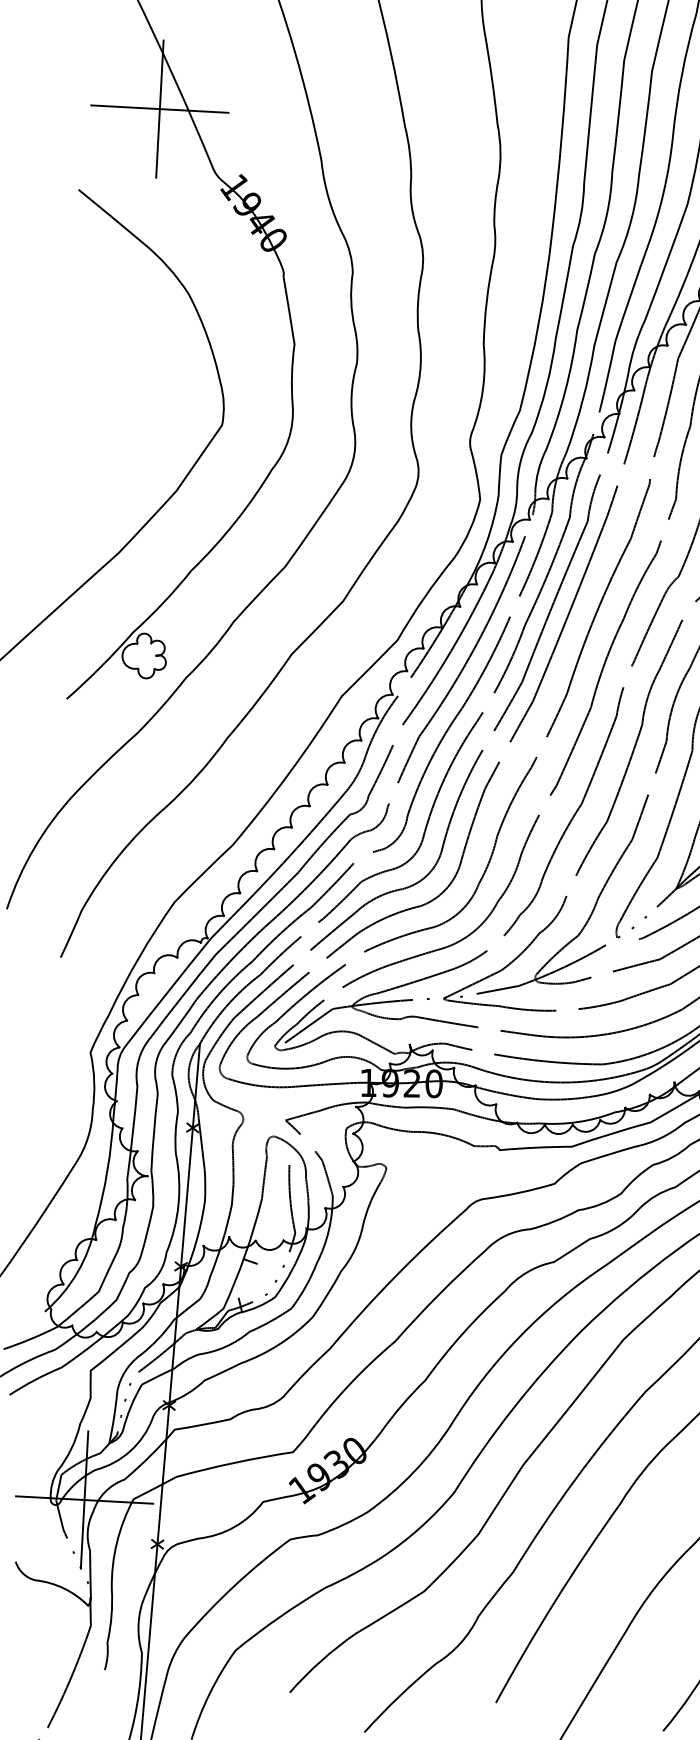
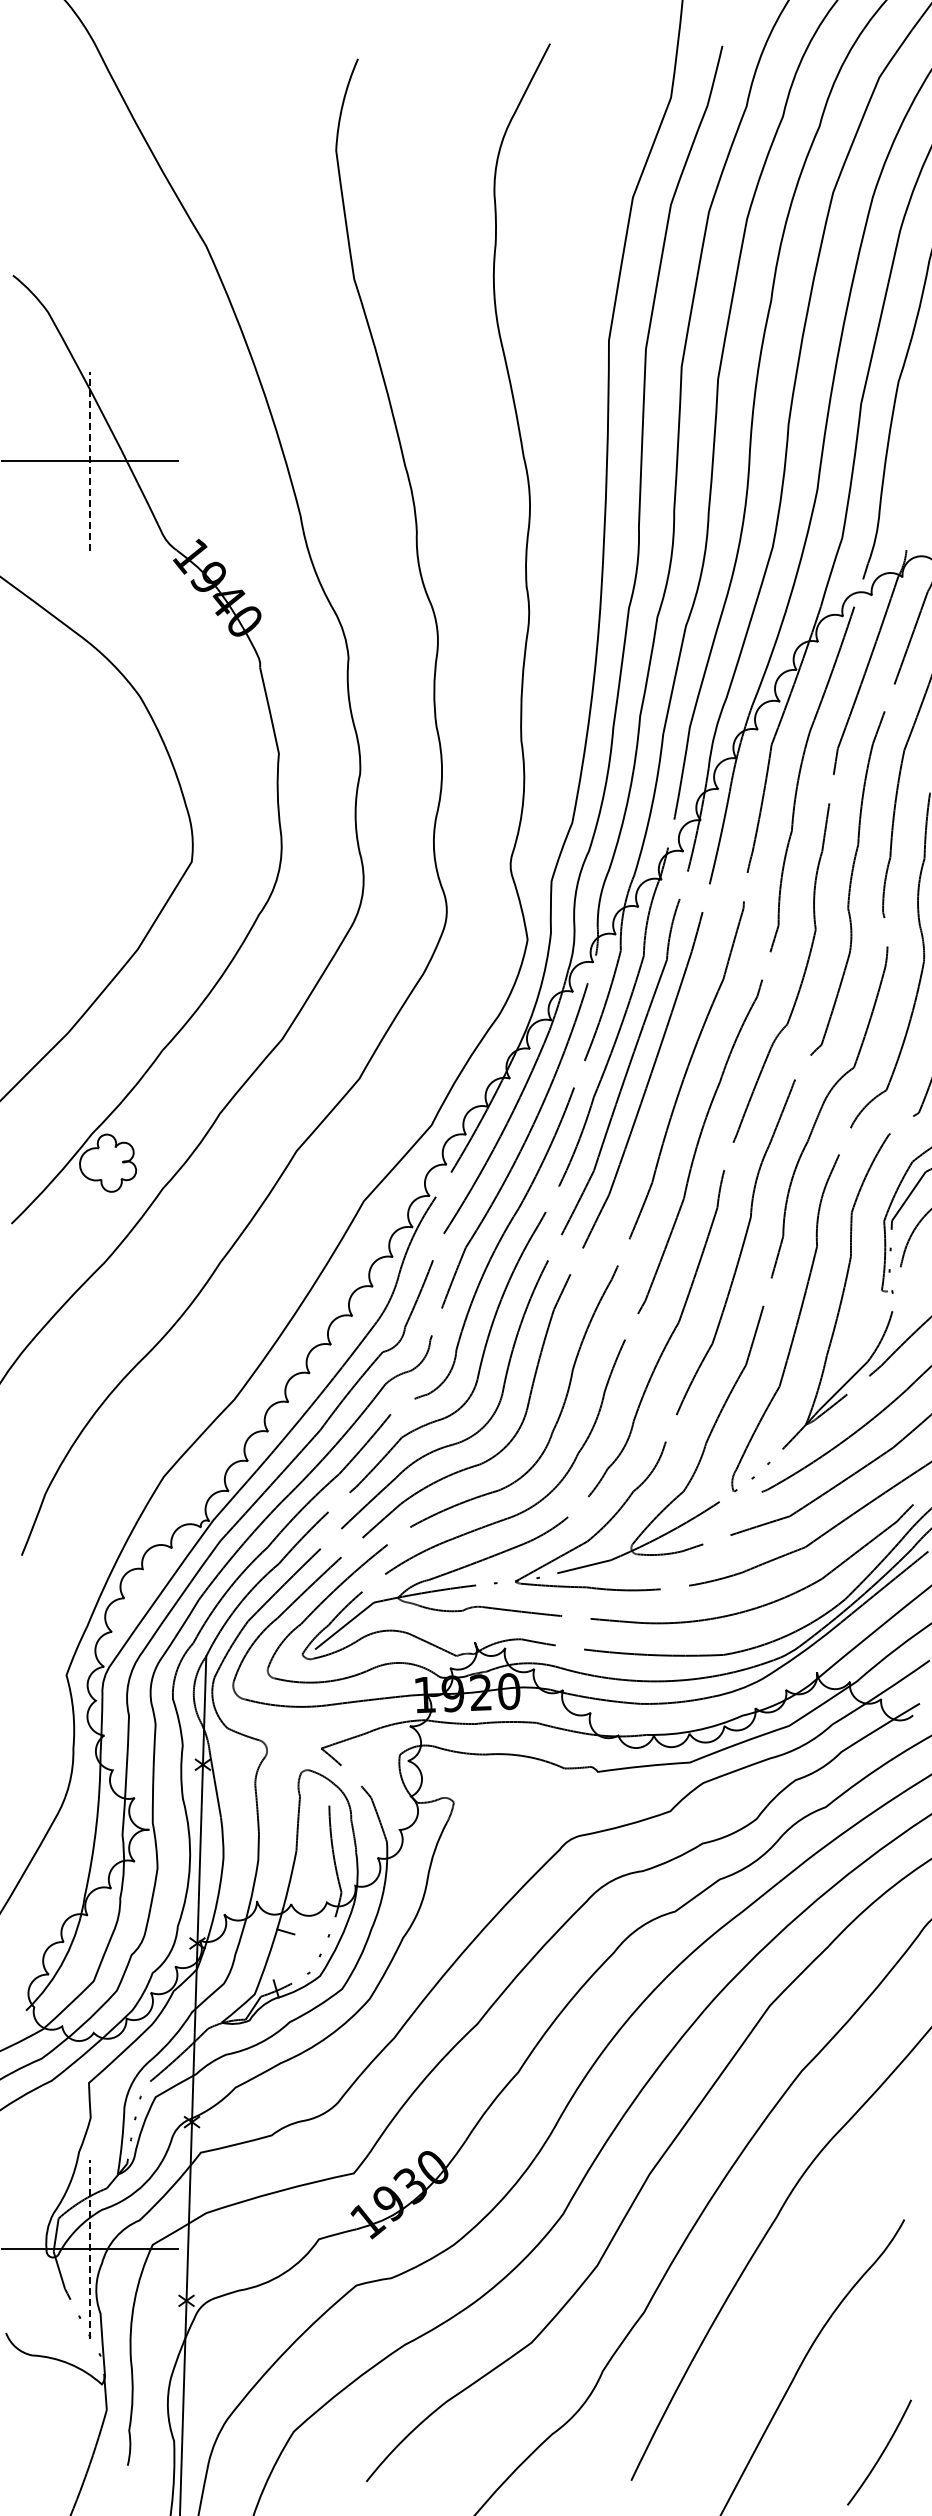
line: (159, 108) -> (89, 460), solid -> dashed
line: (84, 1499) -> (89, 2248), solid -> dashed

